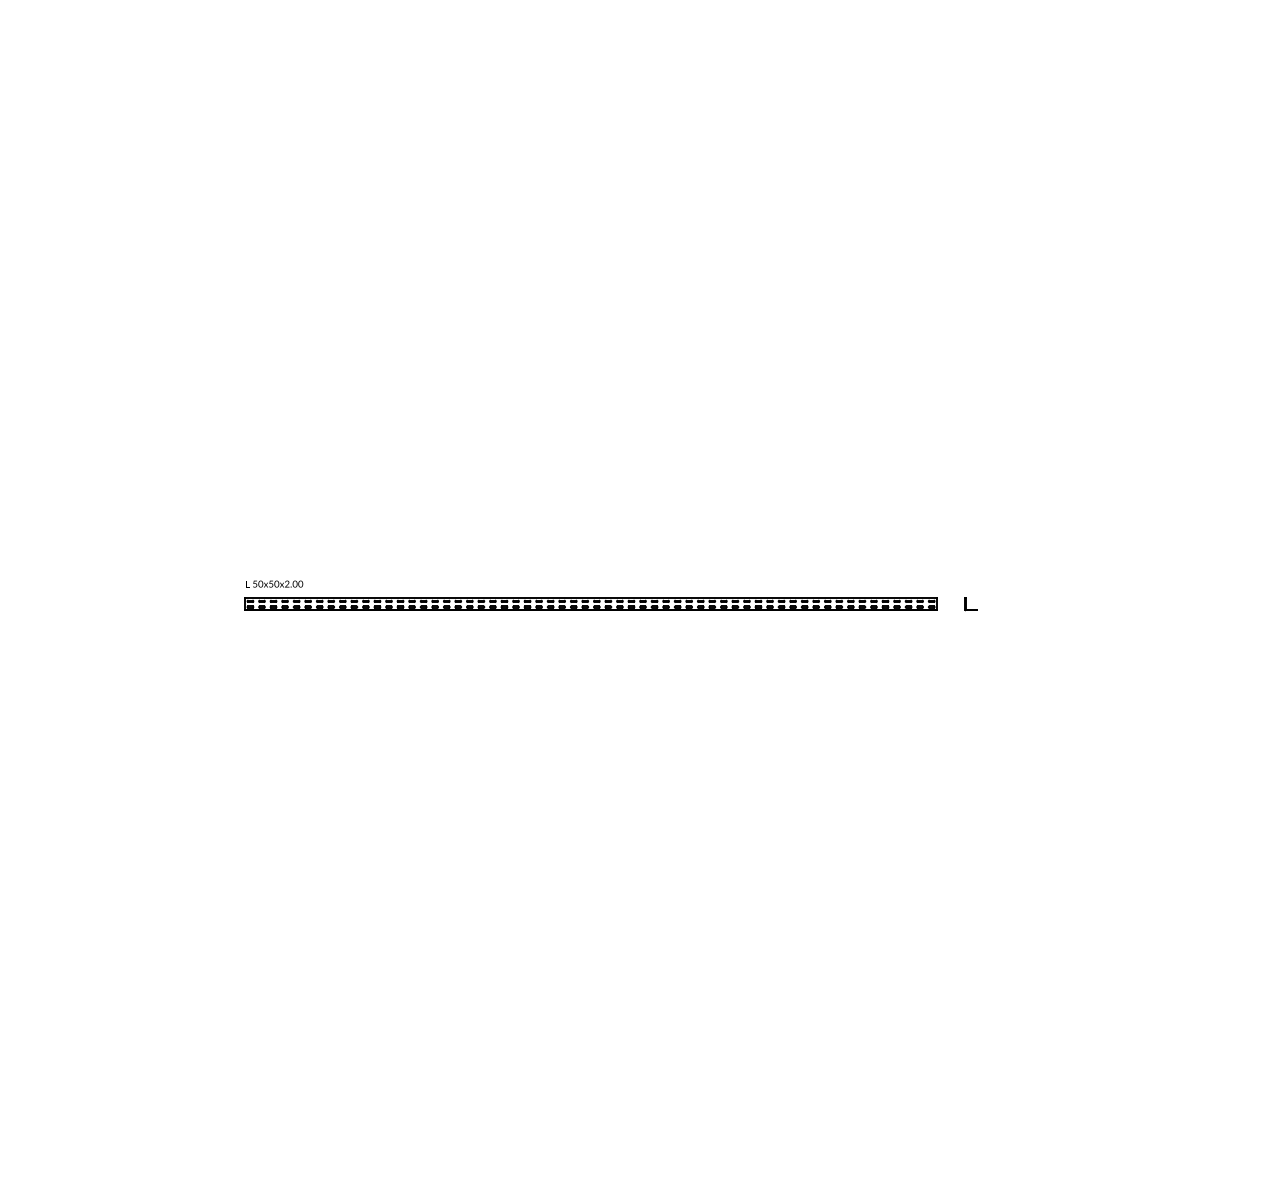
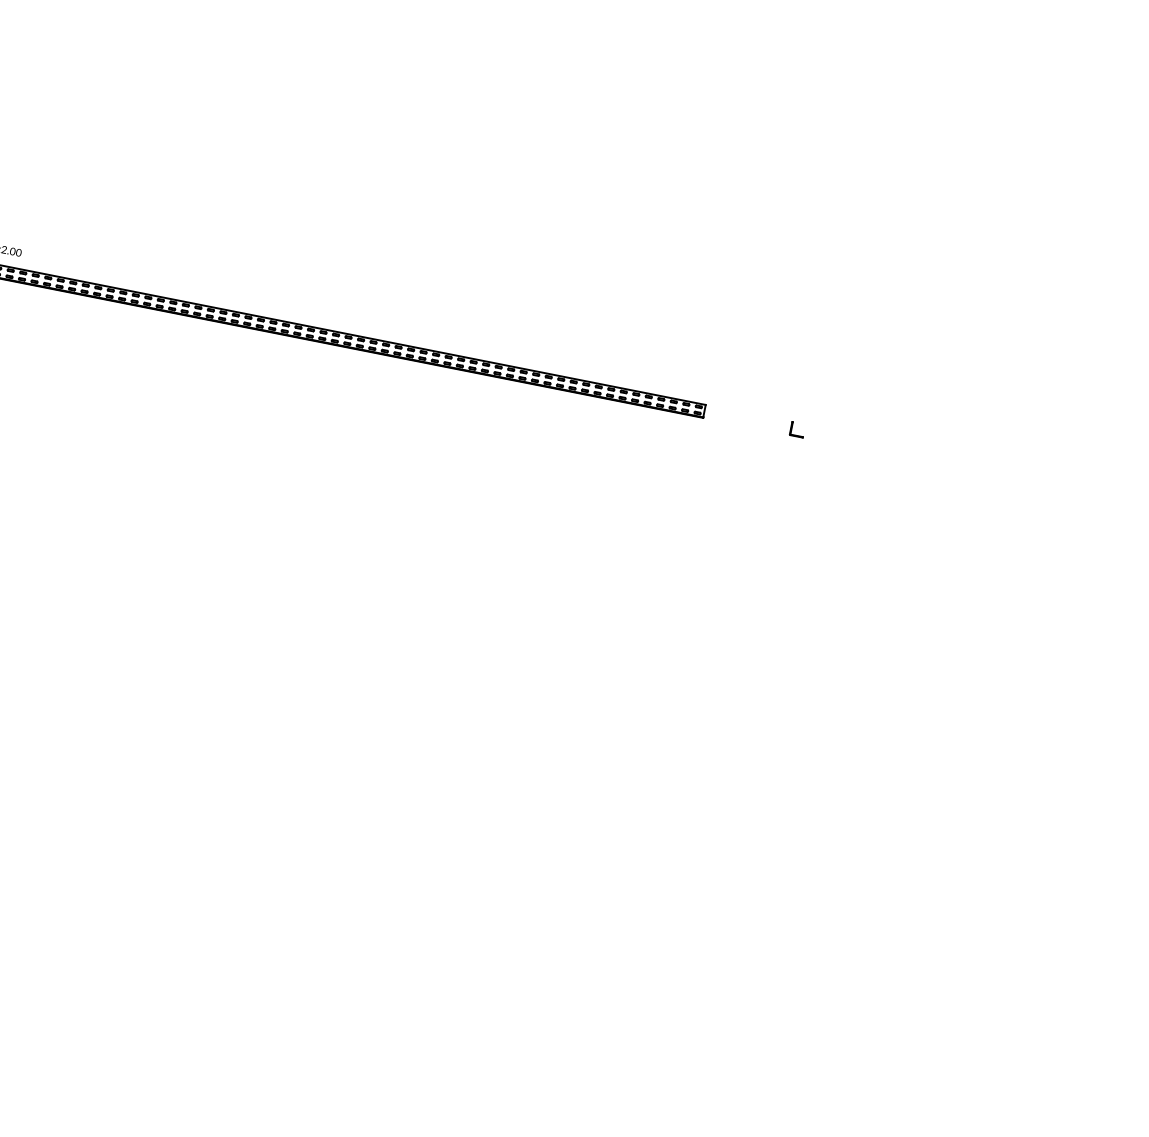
part: (970, 604) -> (796, 429), moved

